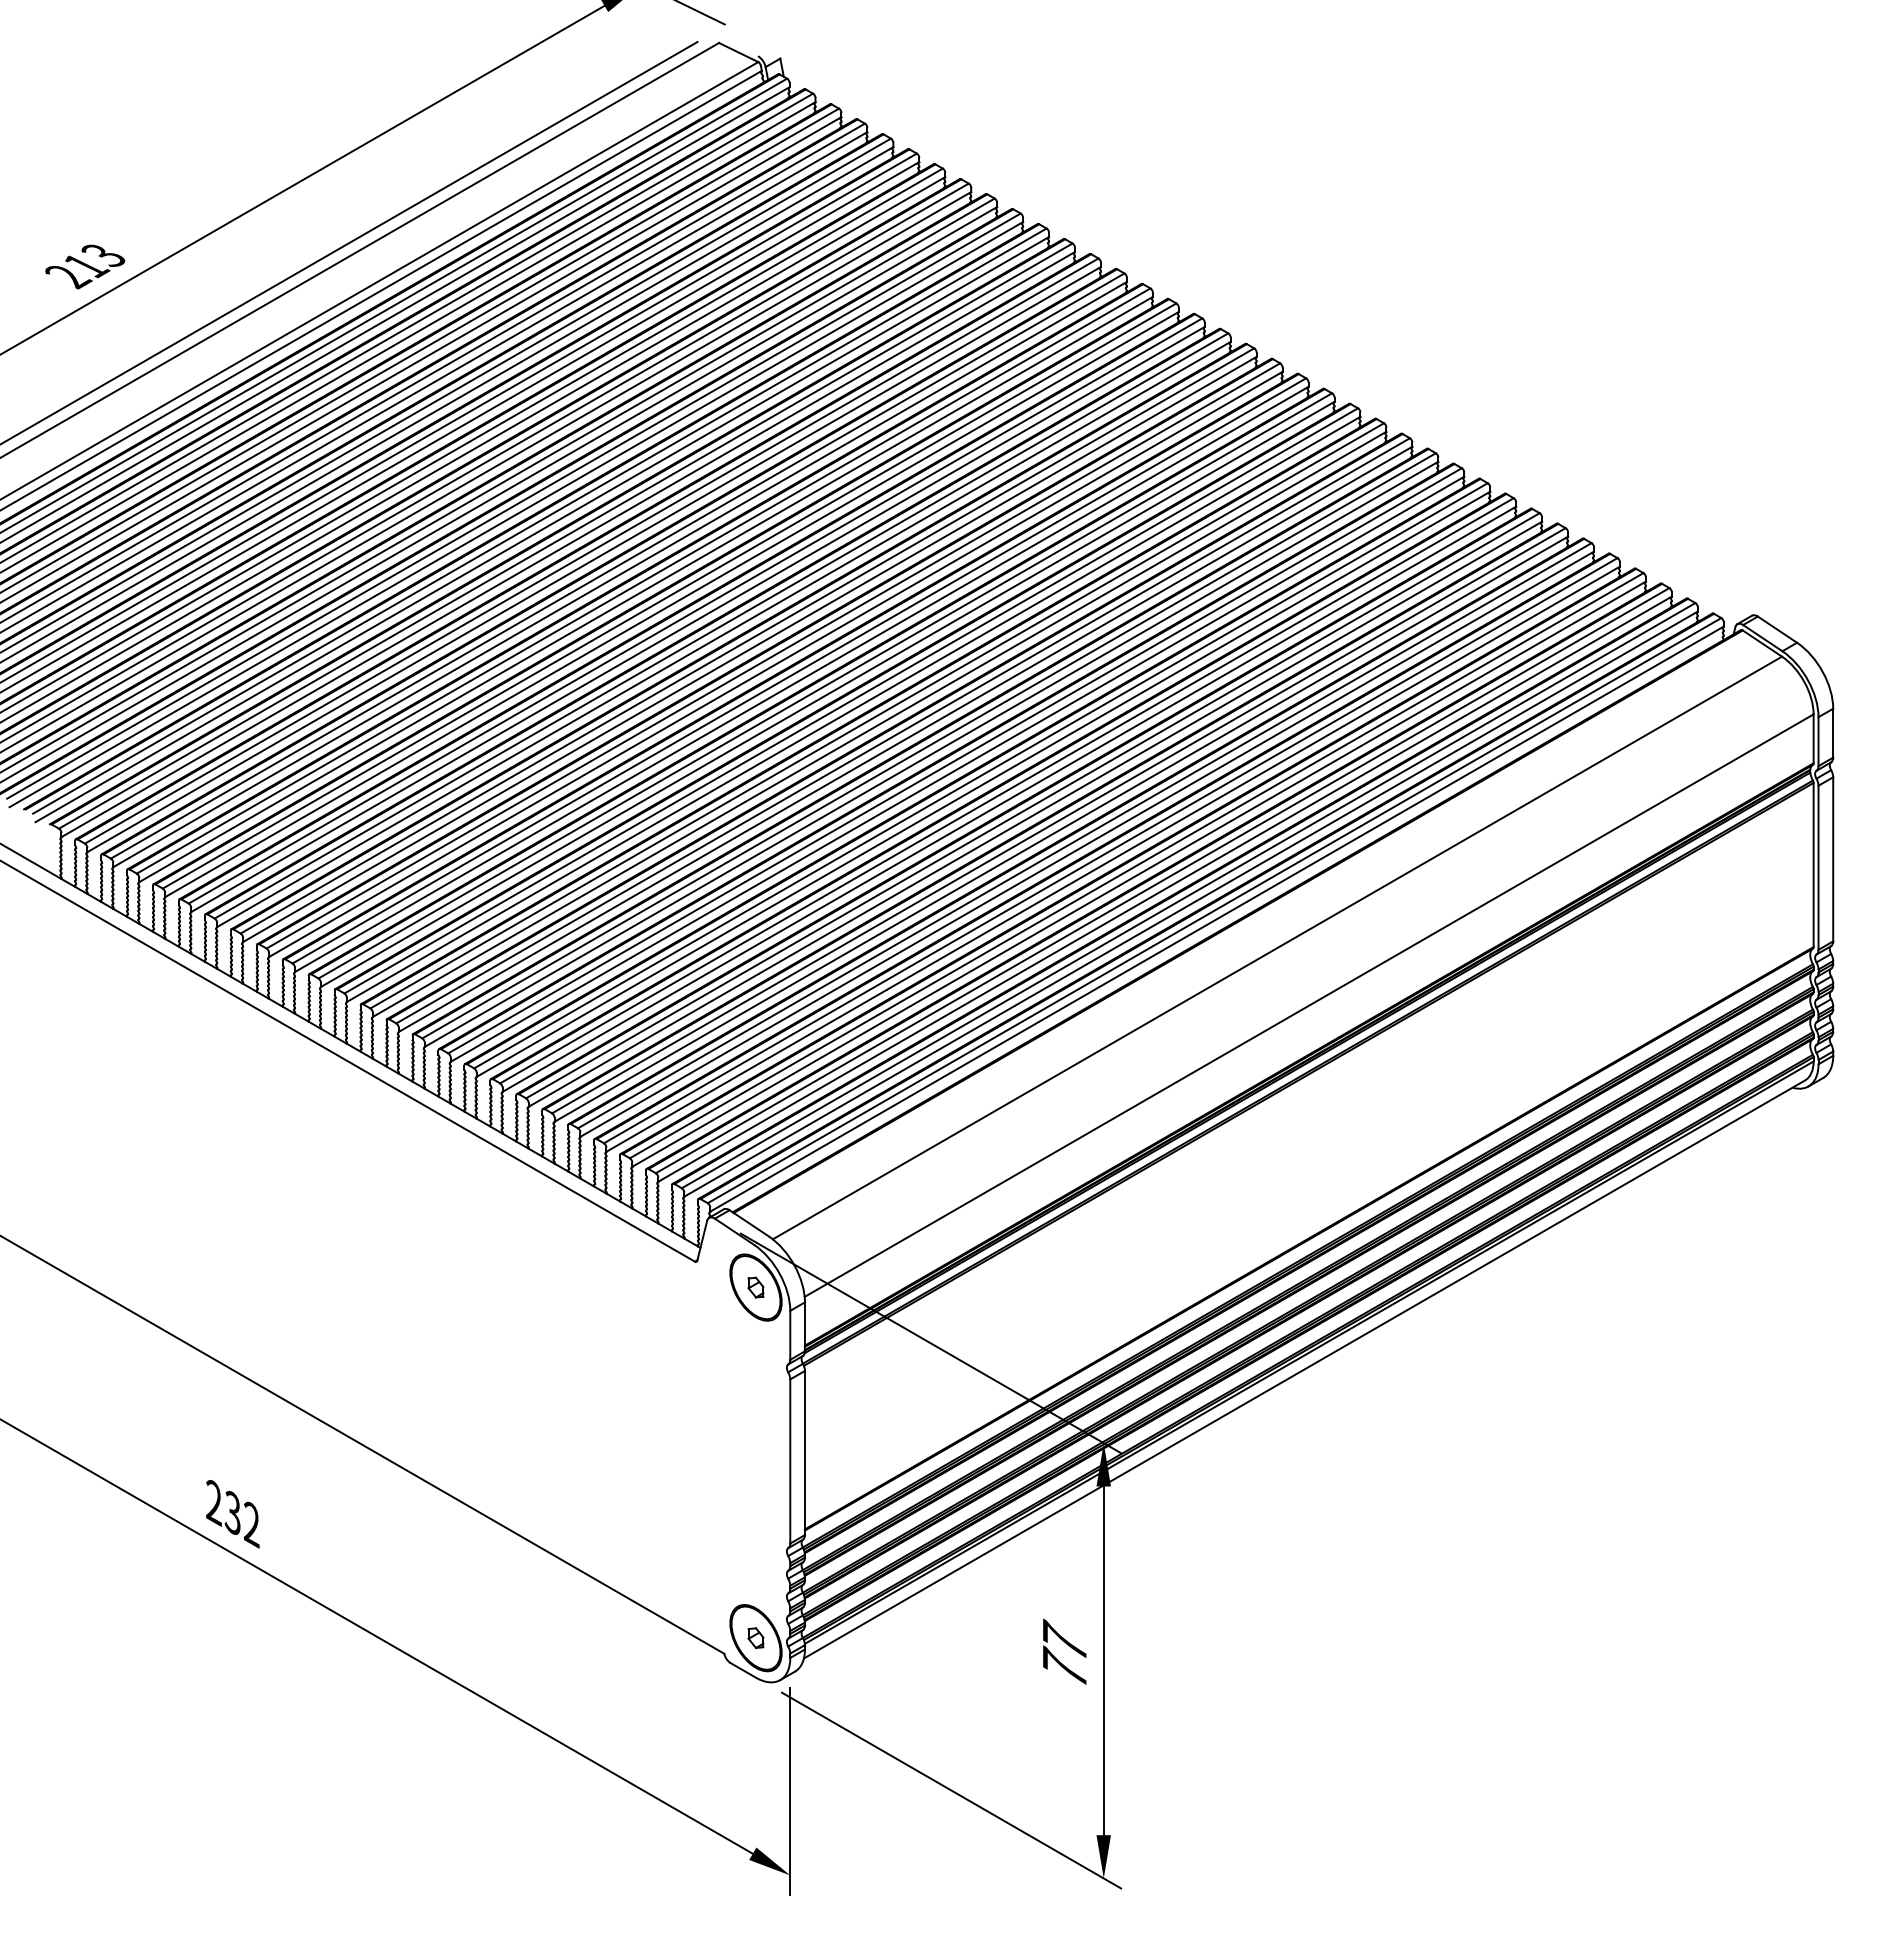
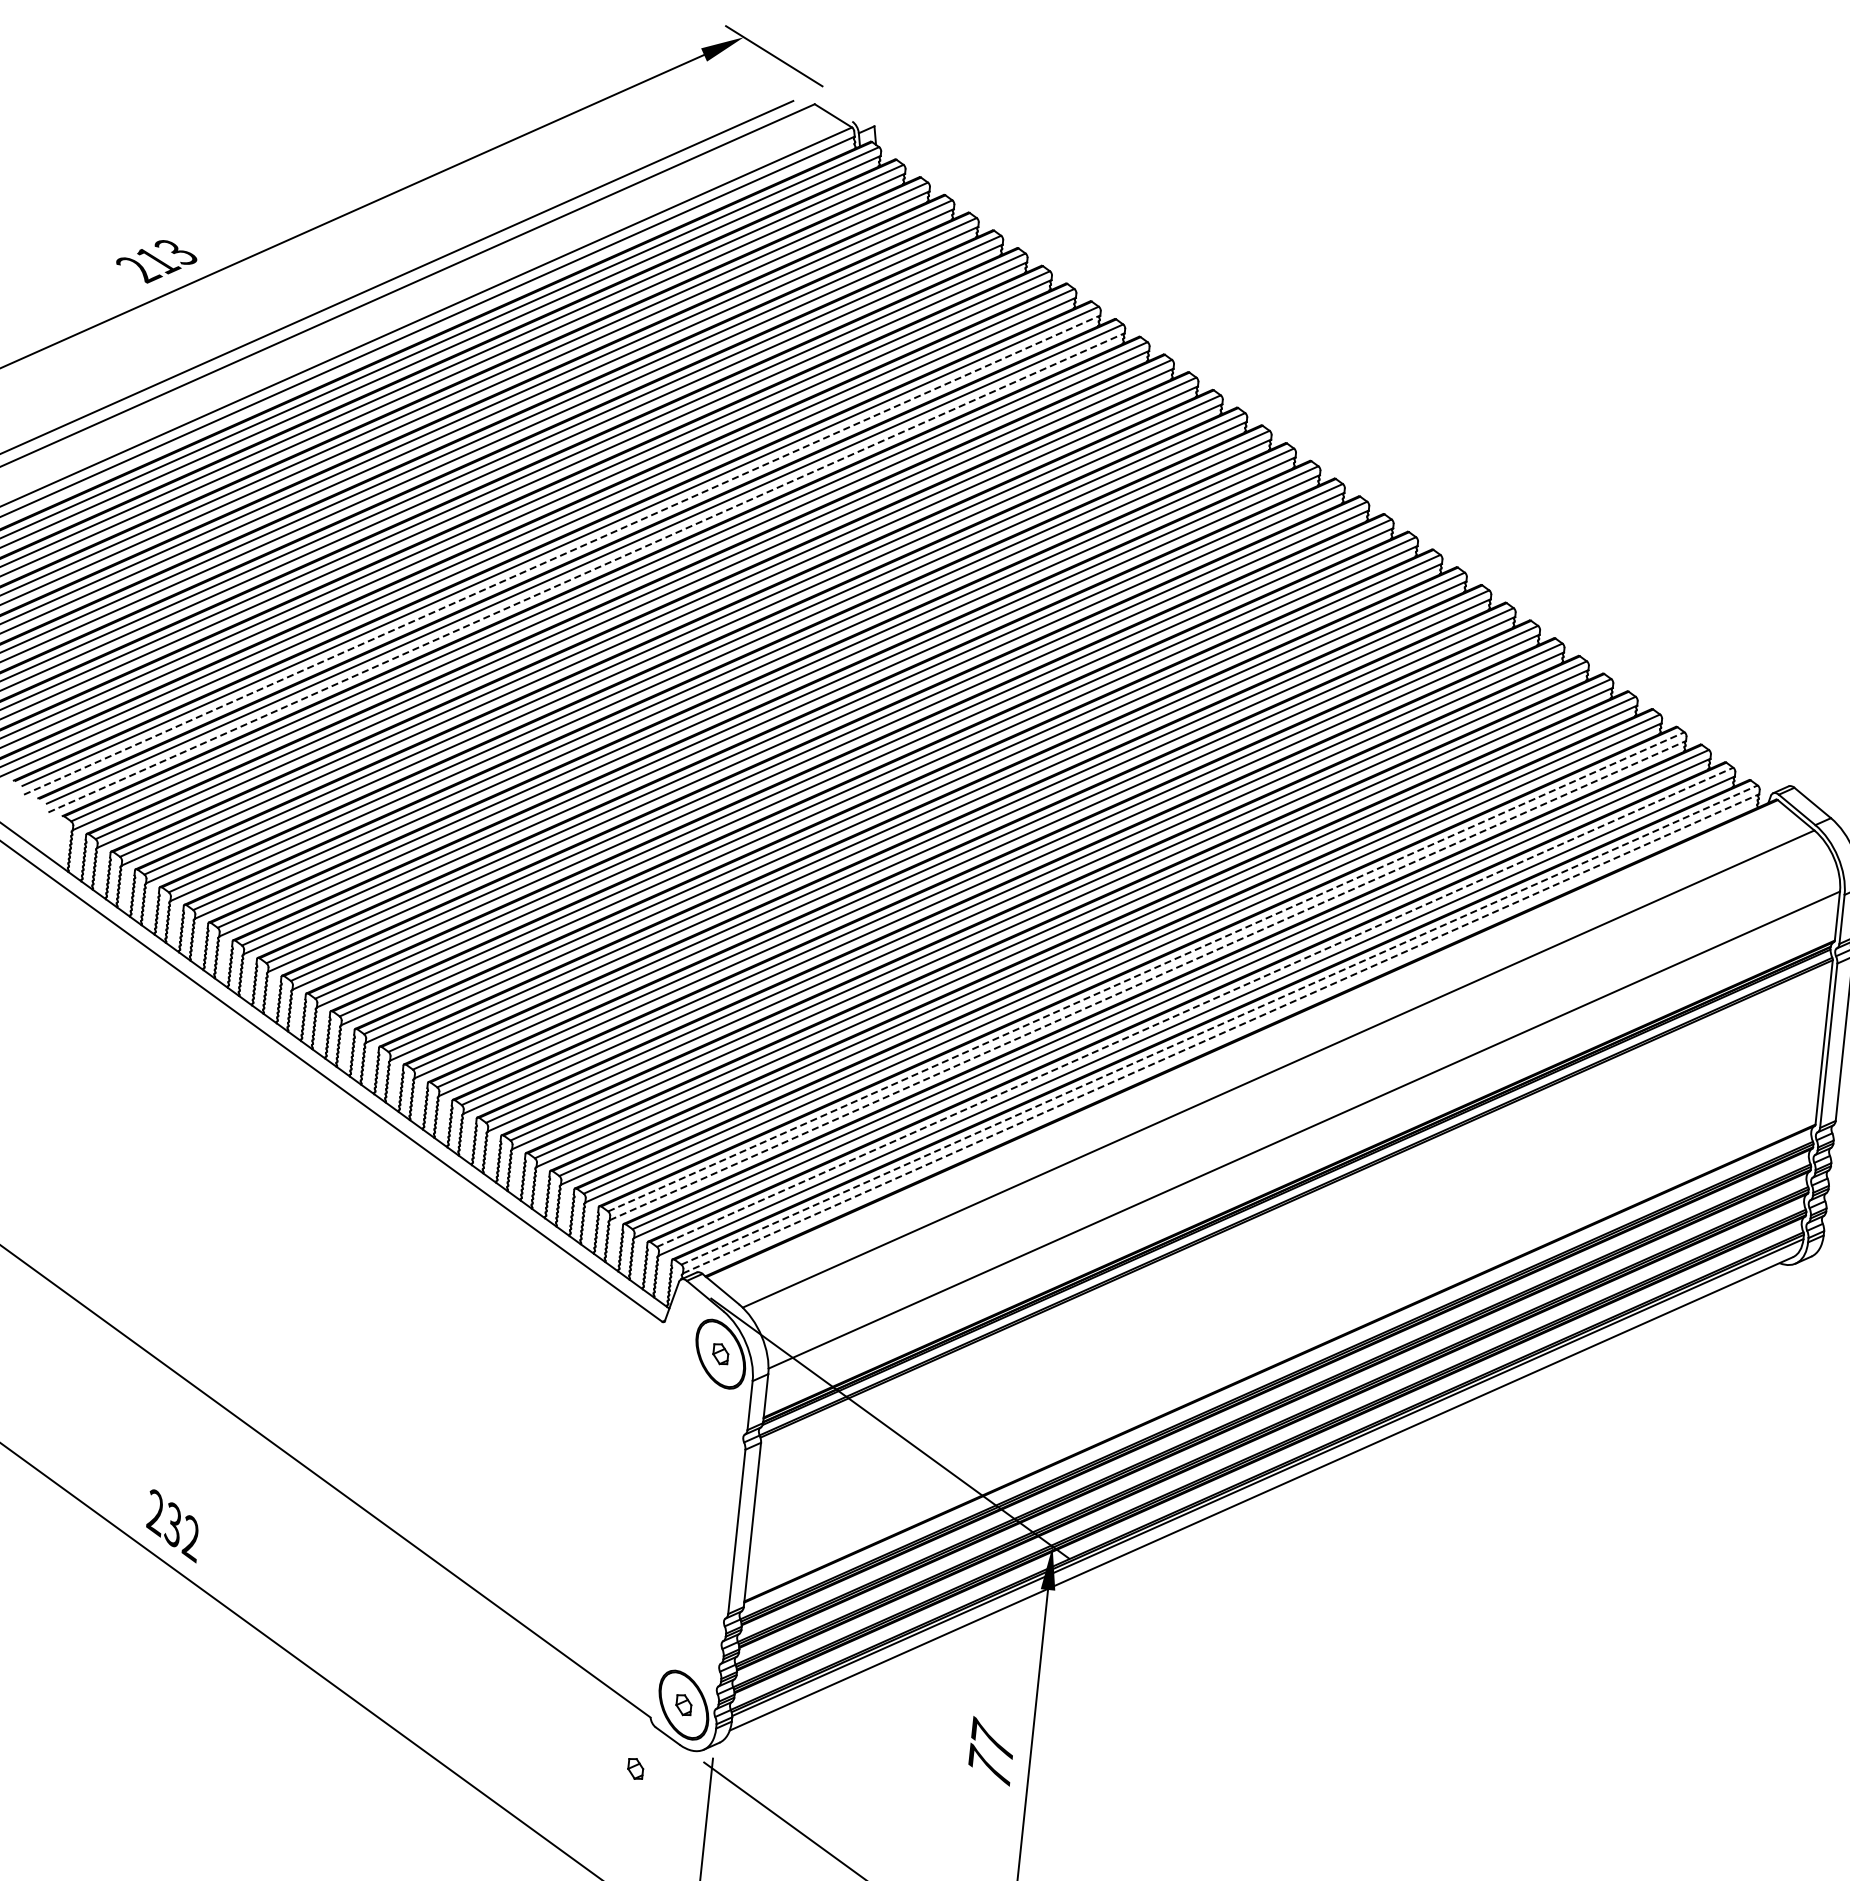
line: (516, 514) -> (562, 554), solid -> dashed
line: (542, 529) -> (586, 572), solid -> dashed
line: (1137, 865) -> (1147, 971), solid -> dashed
line: (1139, 873) -> (1148, 979), solid -> dashed
line: (1189, 895) -> (1196, 1007), solid -> dashed
line: (1214, 910) -> (1219, 1024), solid -> dashed
line: (1217, 918) -> (1221, 1033), solid -> dashed
part: (714, 1706) -> (635, 1769), added

